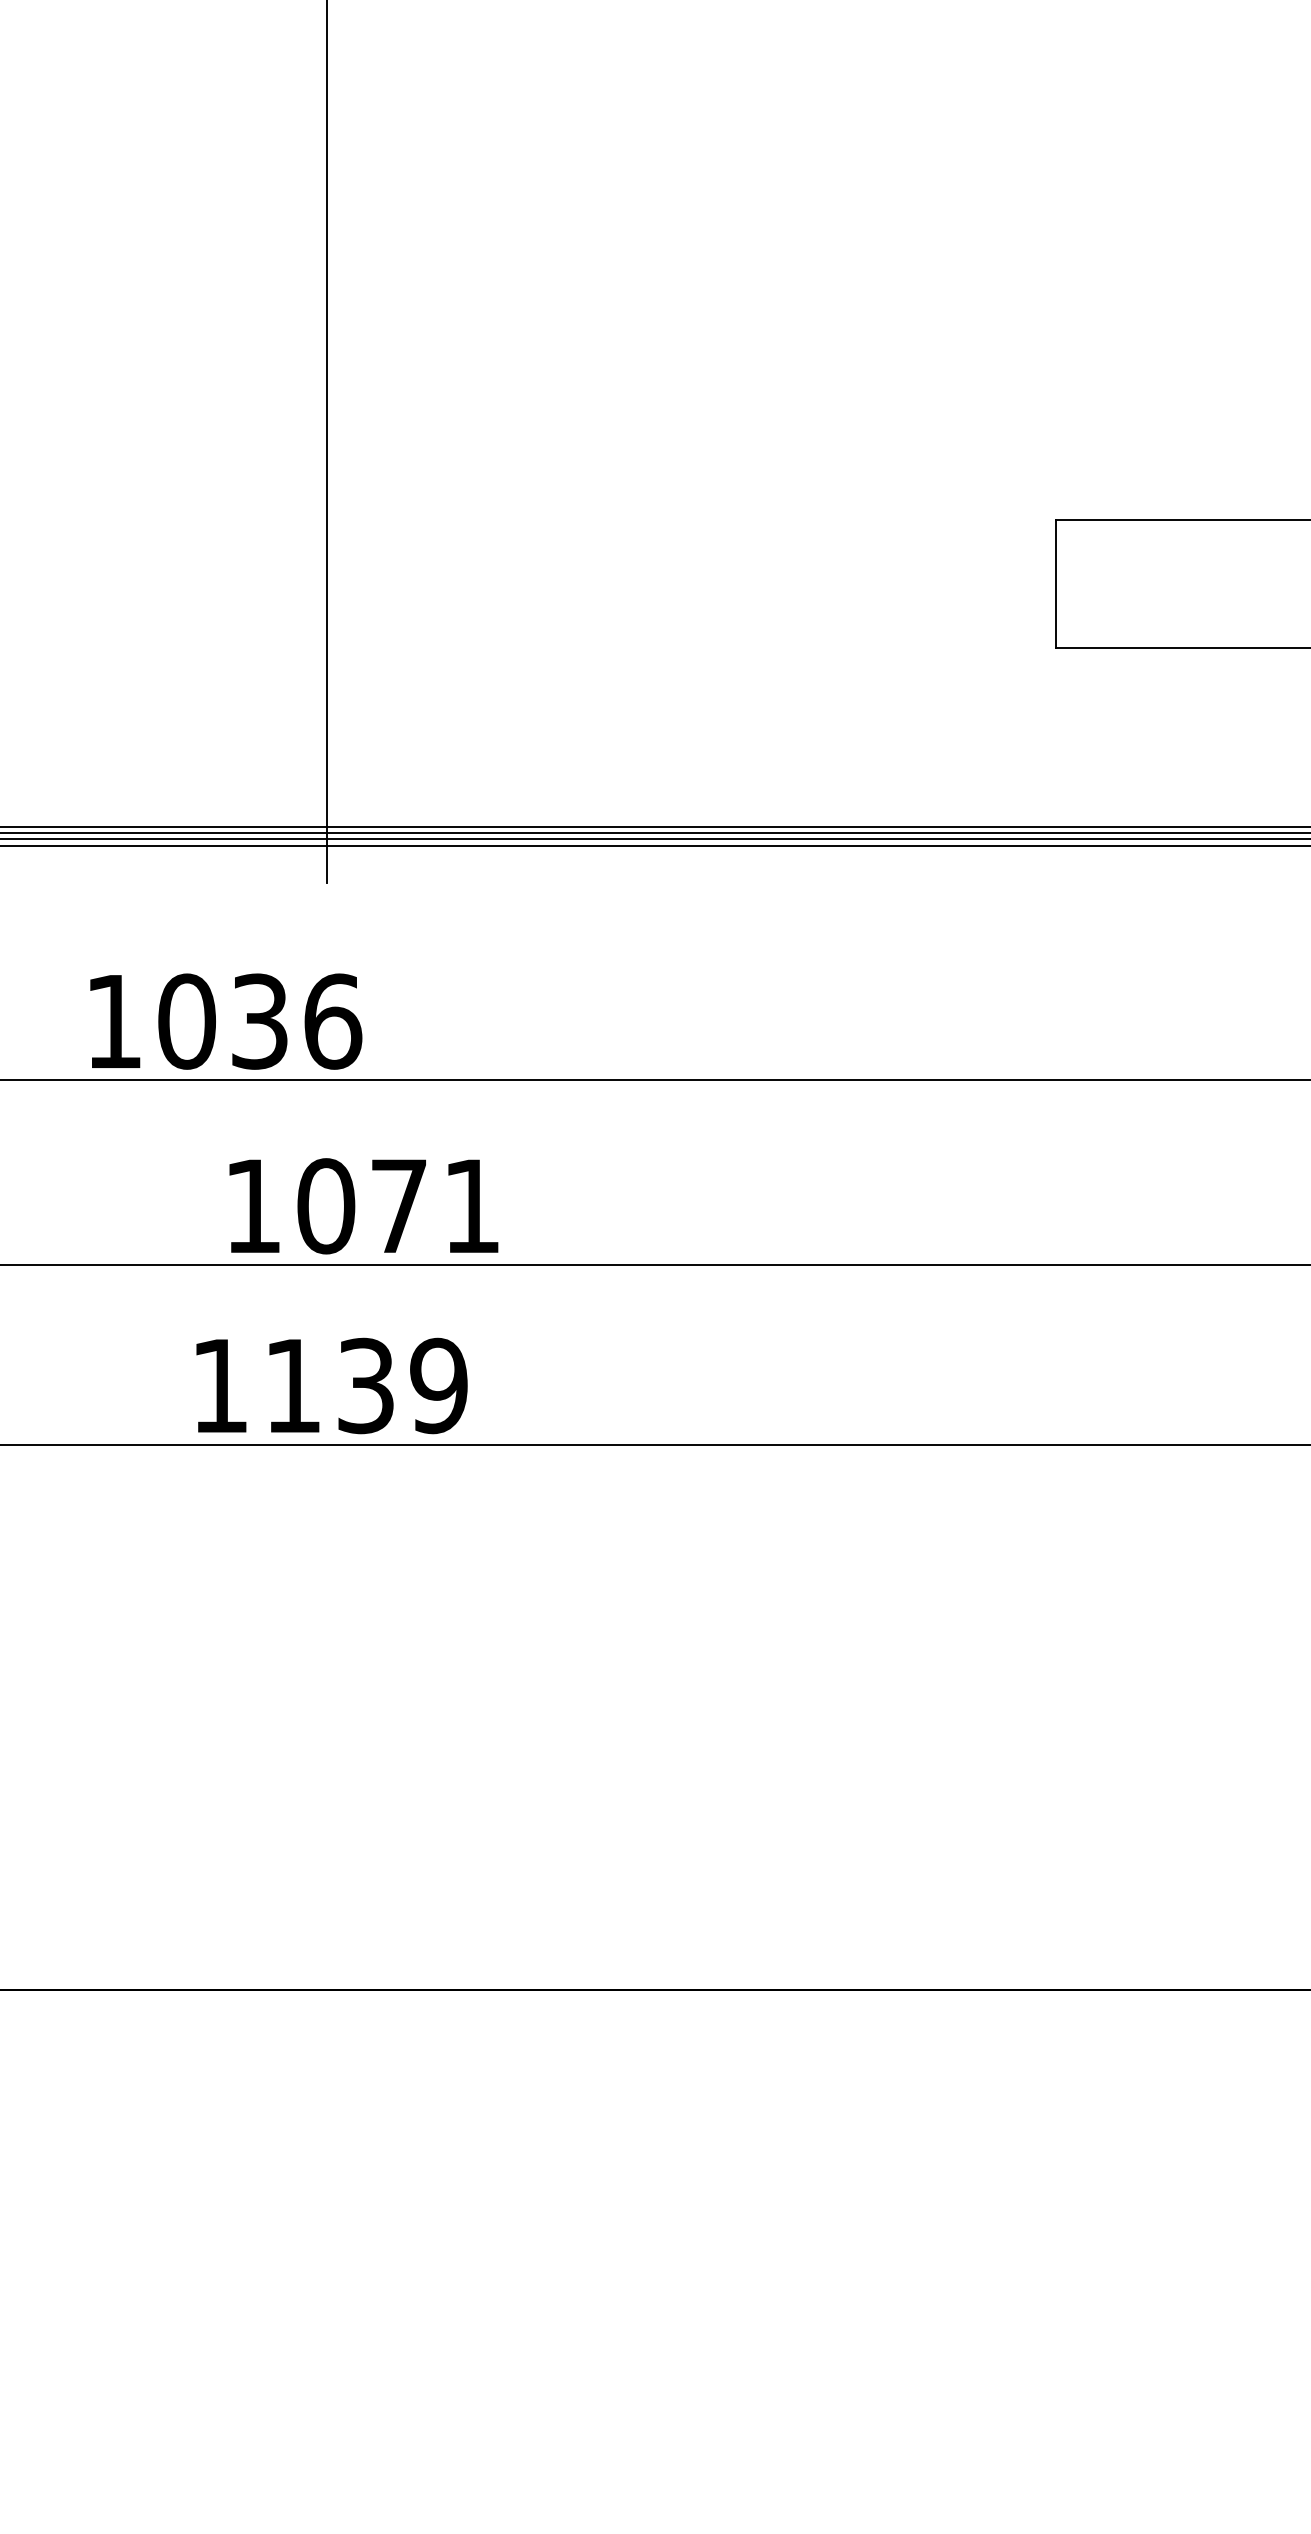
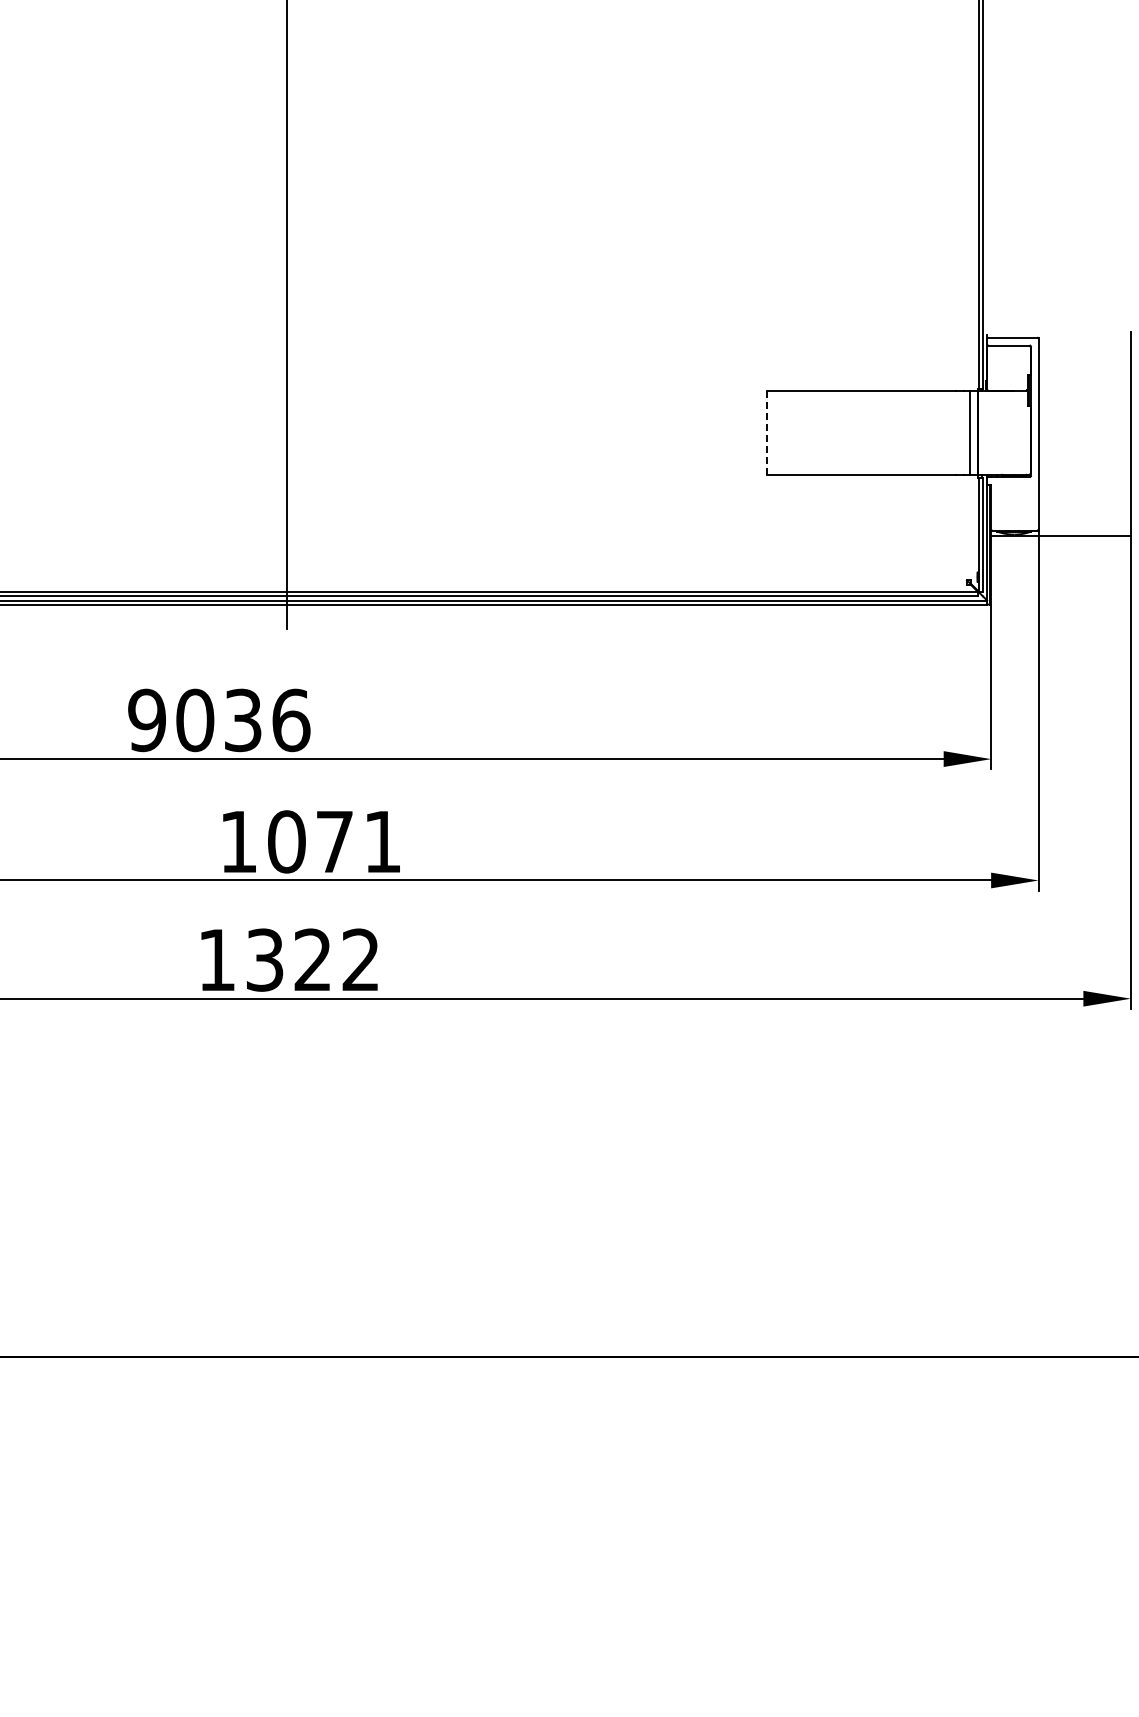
line: (1056, 585) -> (767, 433), solid -> dashed
text: (112, 1021) -> (146, 720), 1036 -> 9036
text: (366, 1385) -> (313, 959), 1139 -> 1322

